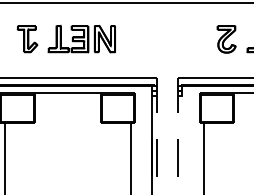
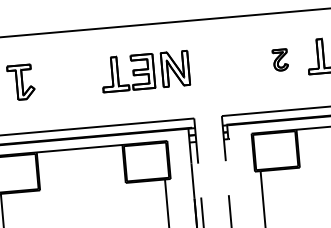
part: (81, 38) -> (144, 70), moved
part: (226, 39) -> (280, 60), size x0.6

